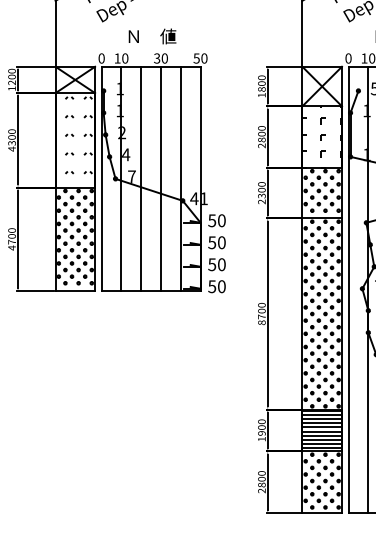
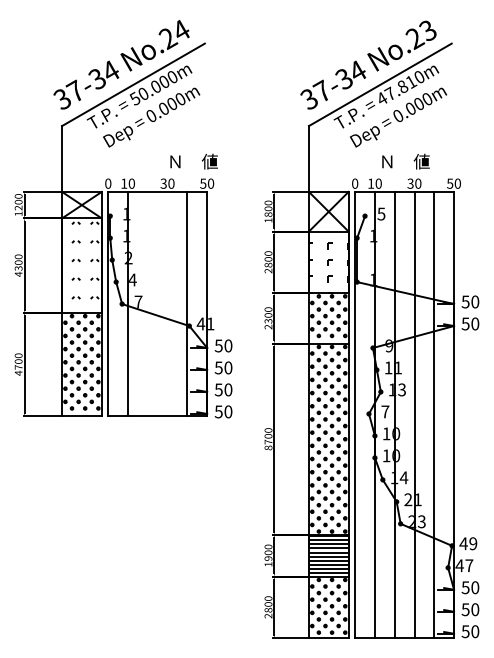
text: (151, 36) -> (193, 161), moved
line: (140, 178) -> (147, 303), removed
line: (160, 178) -> (167, 303), removed

